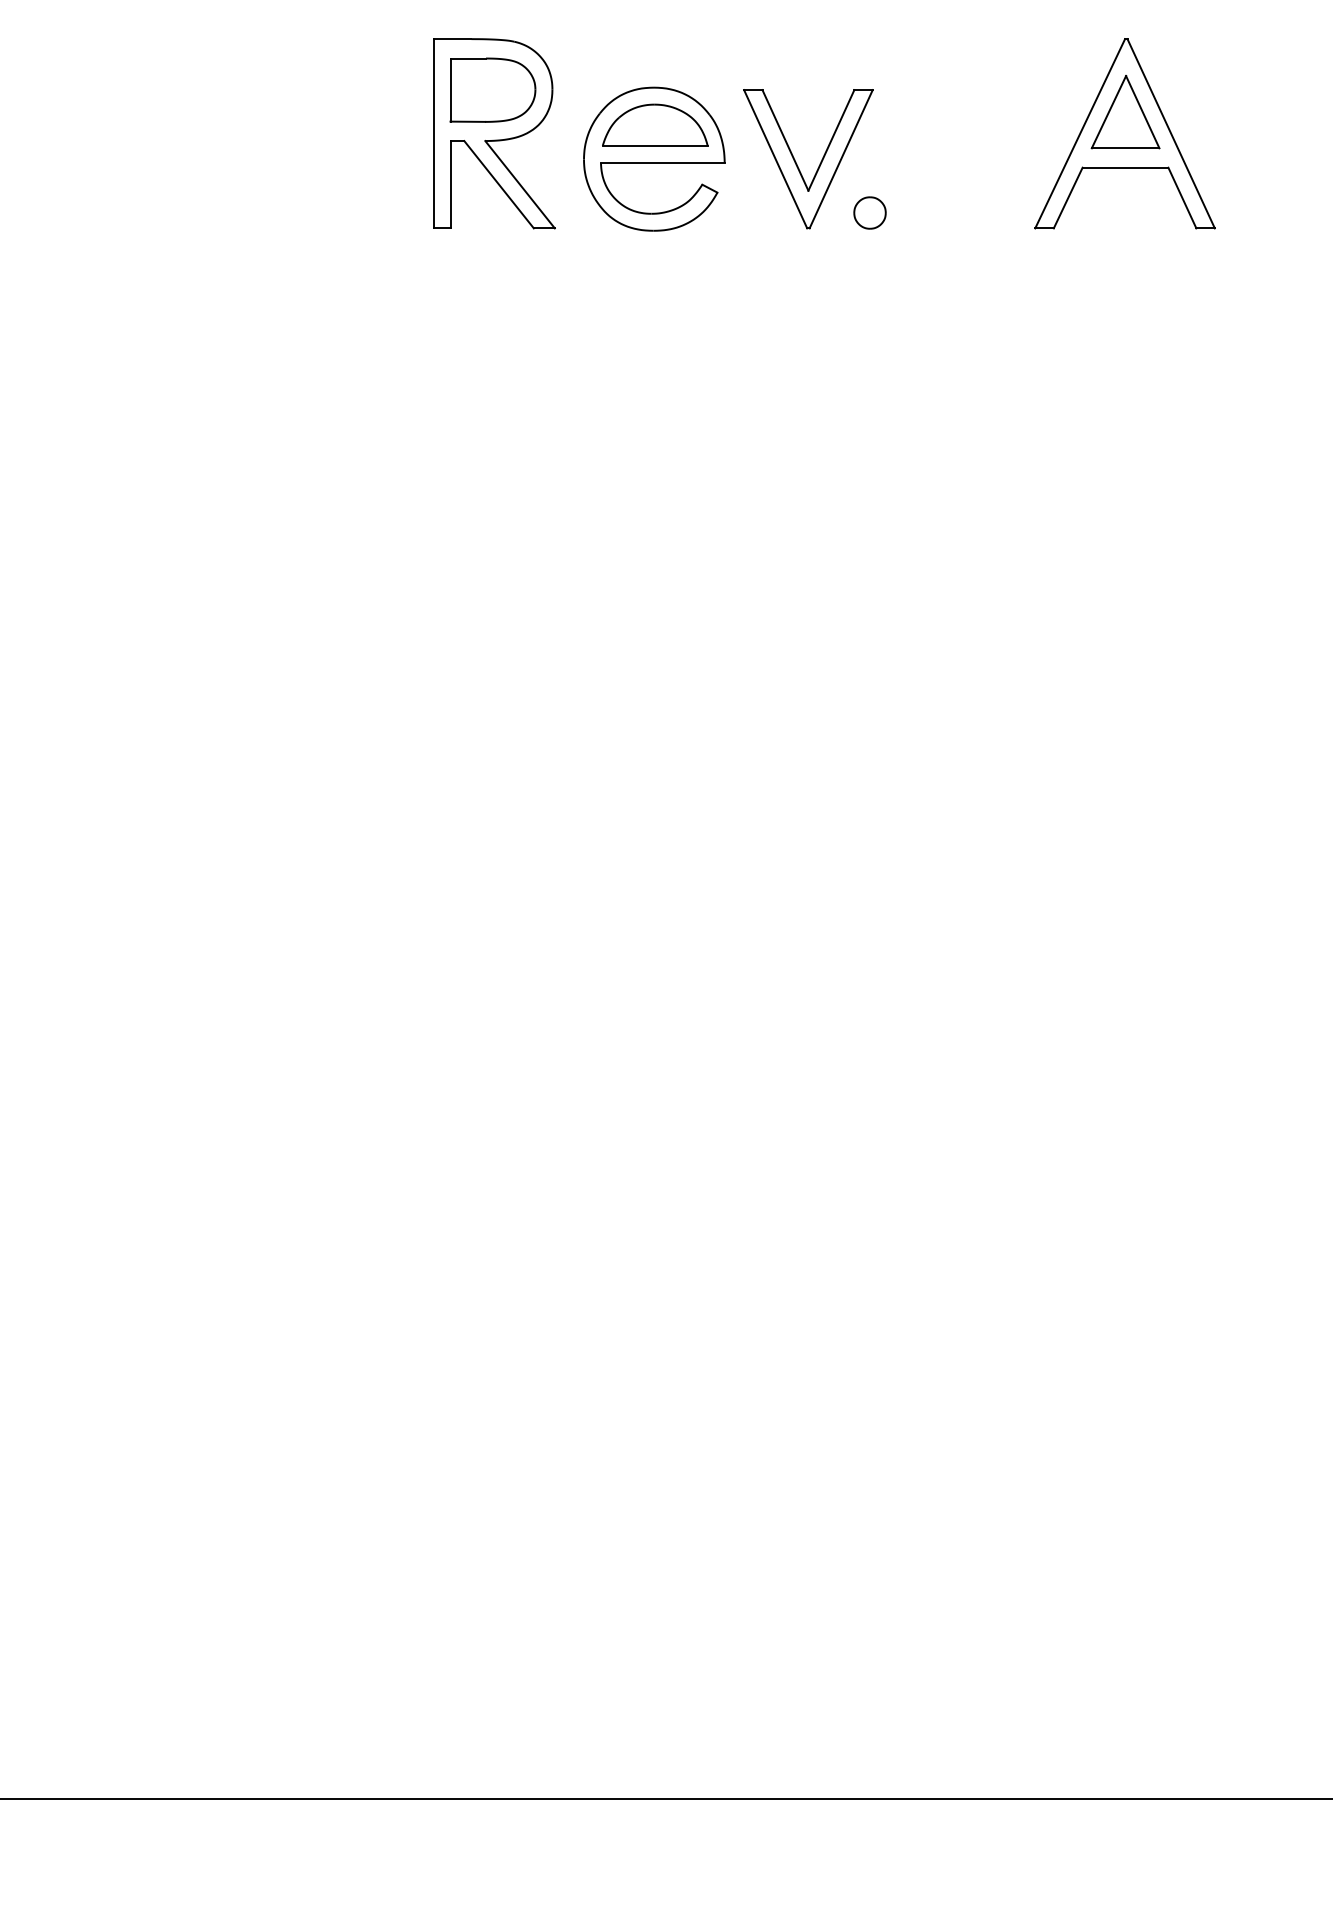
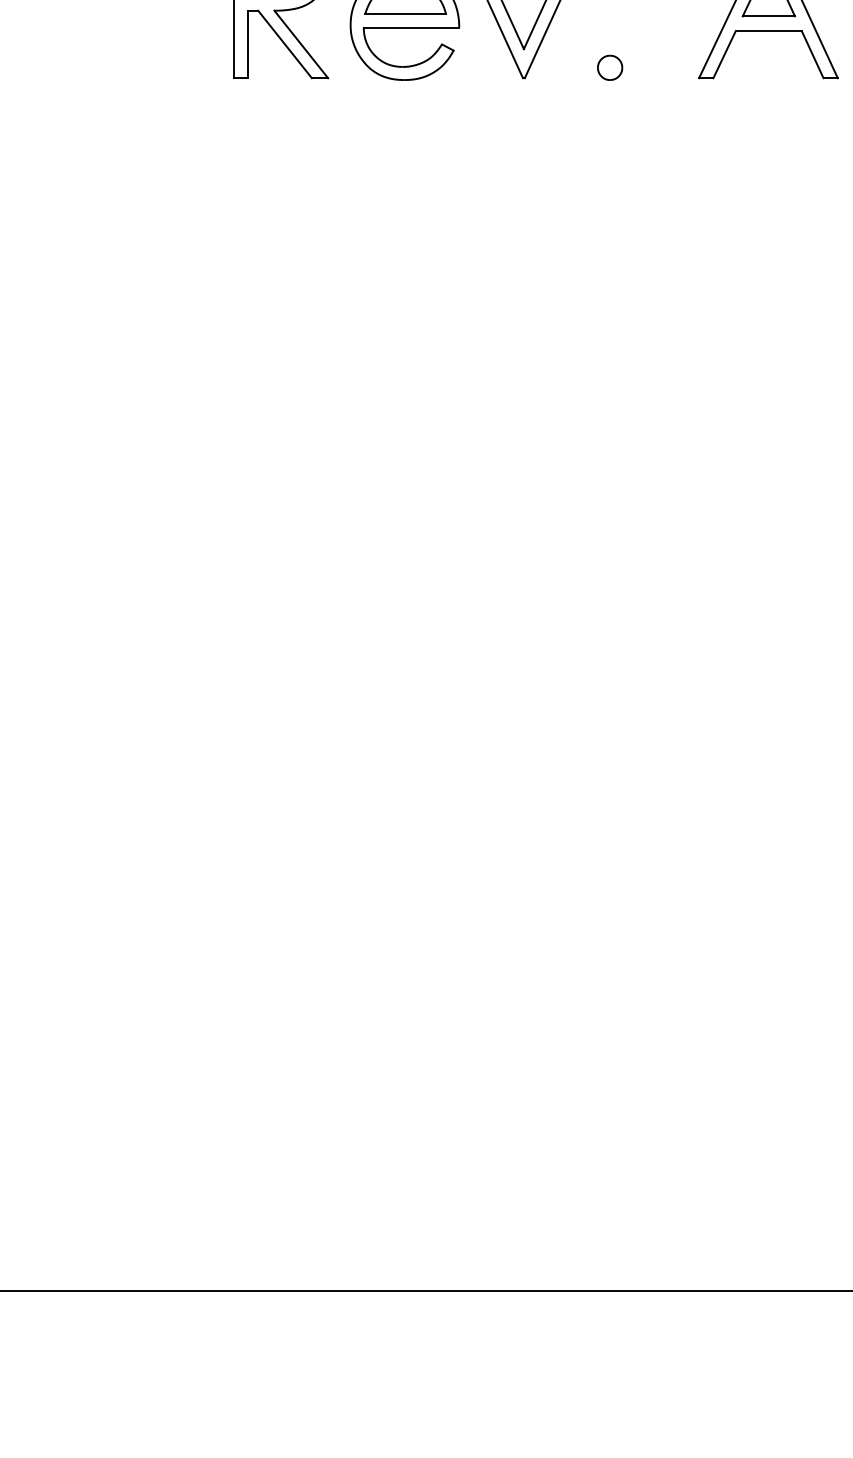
part: (869, 212) -> (609, 67), moved

